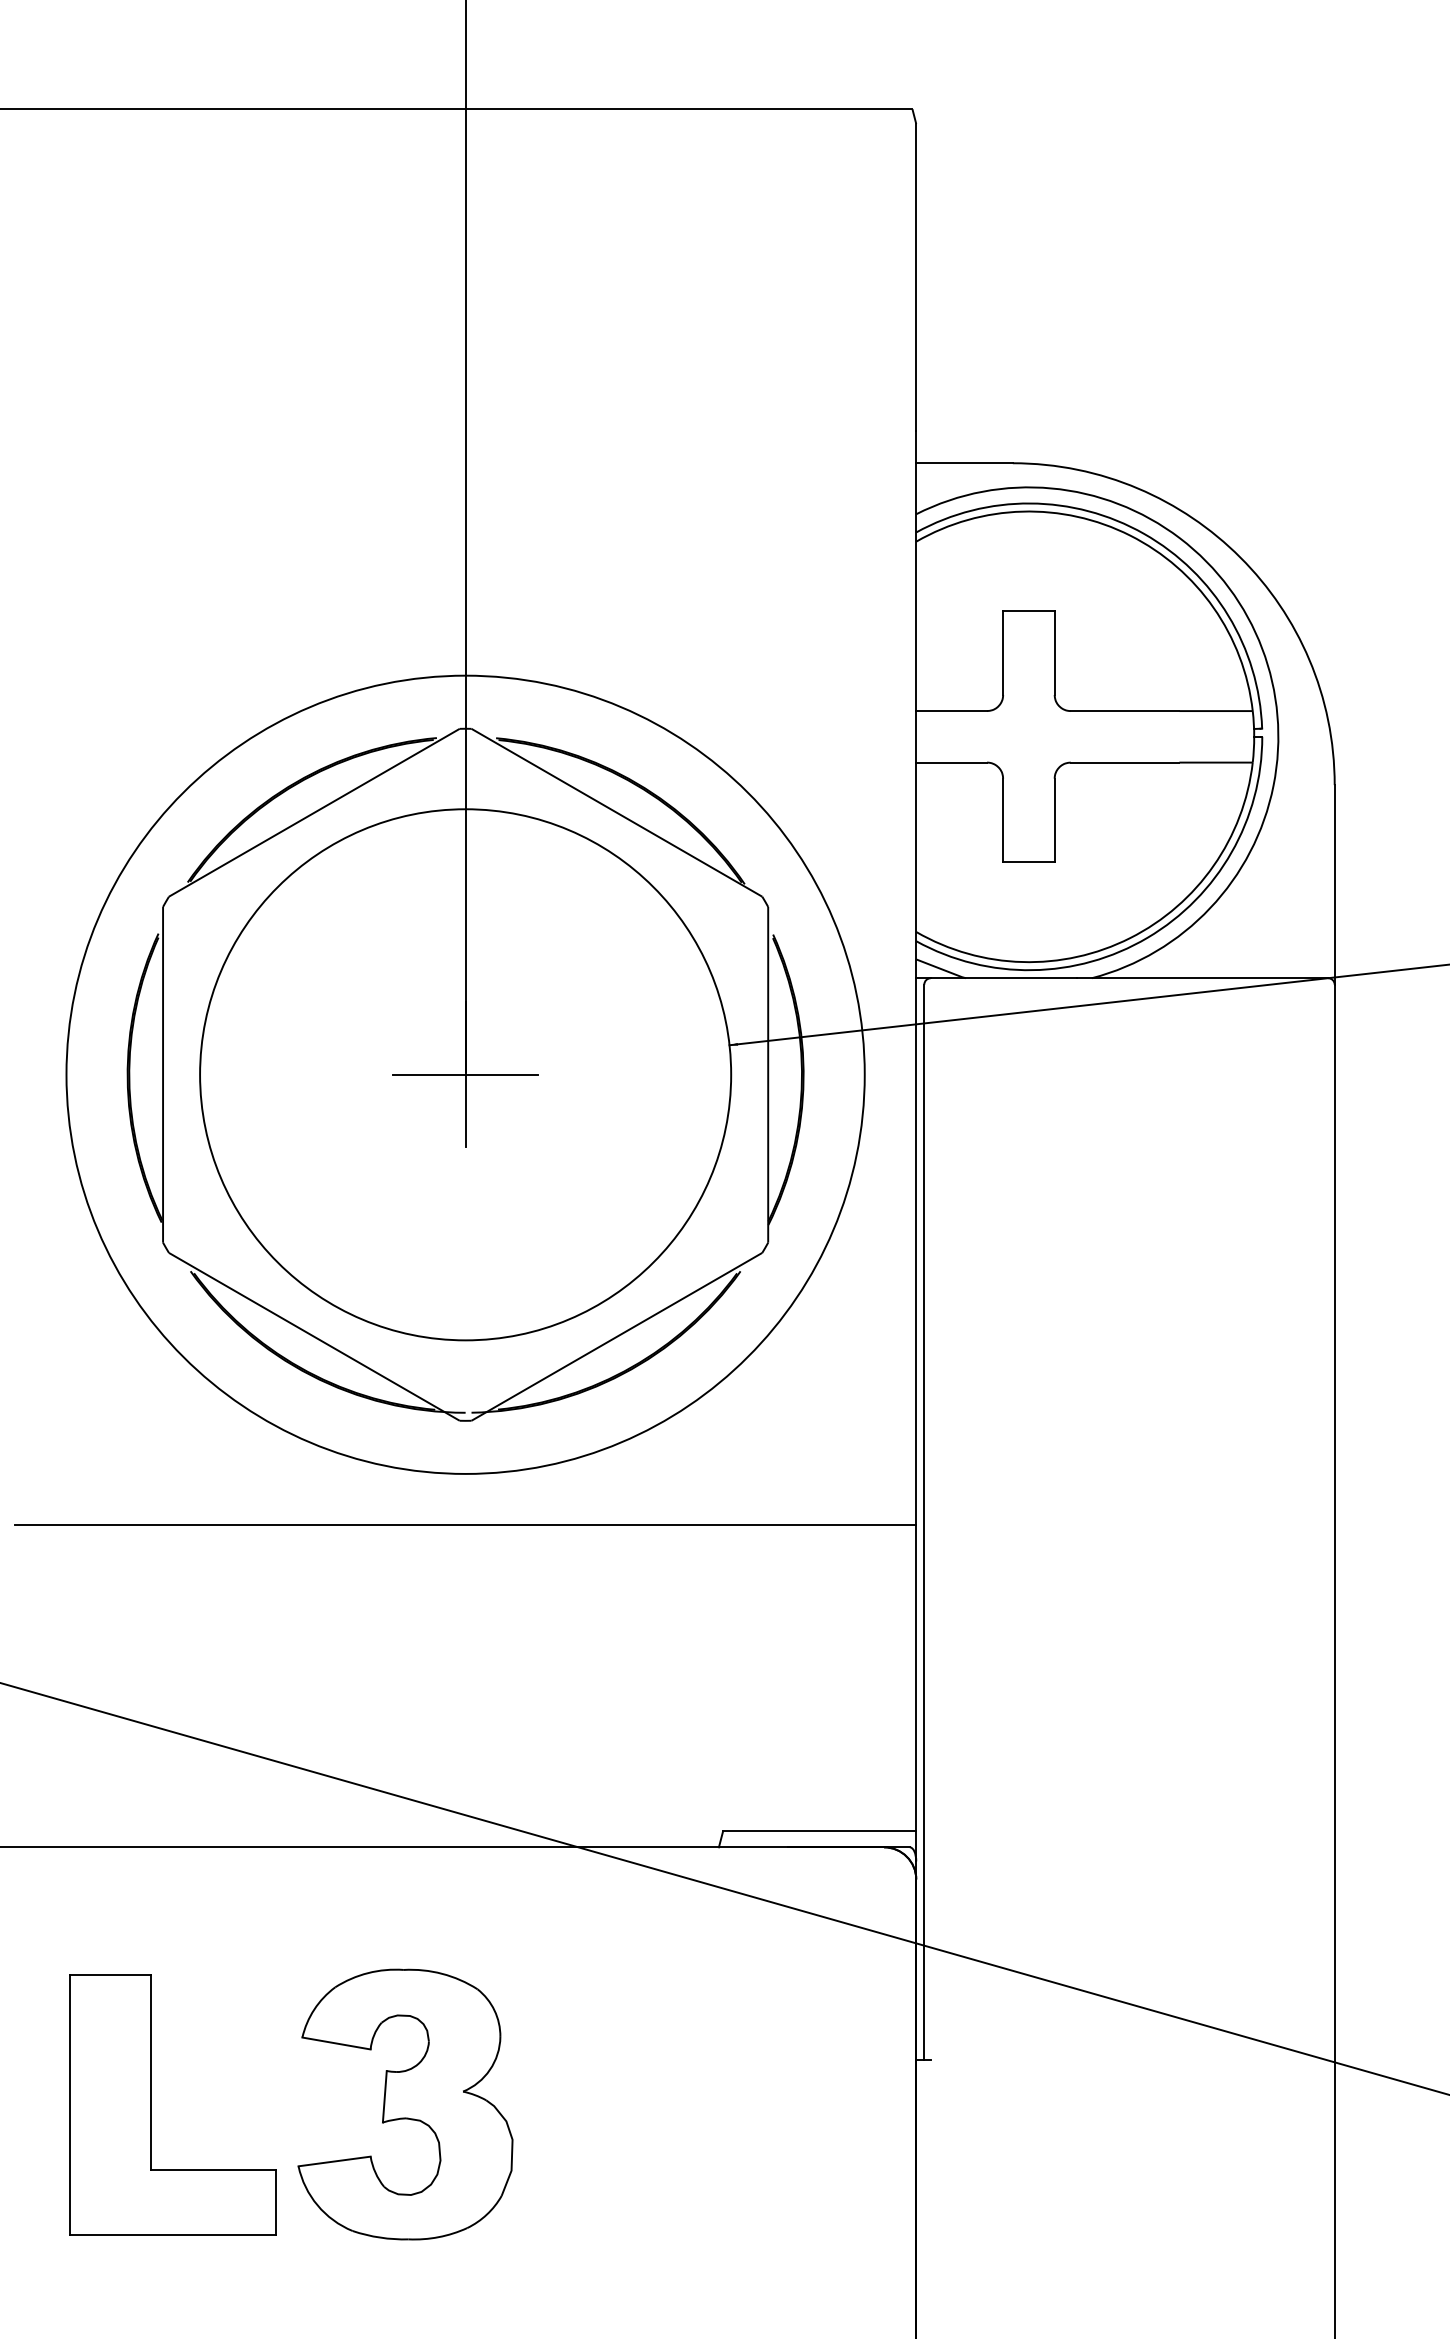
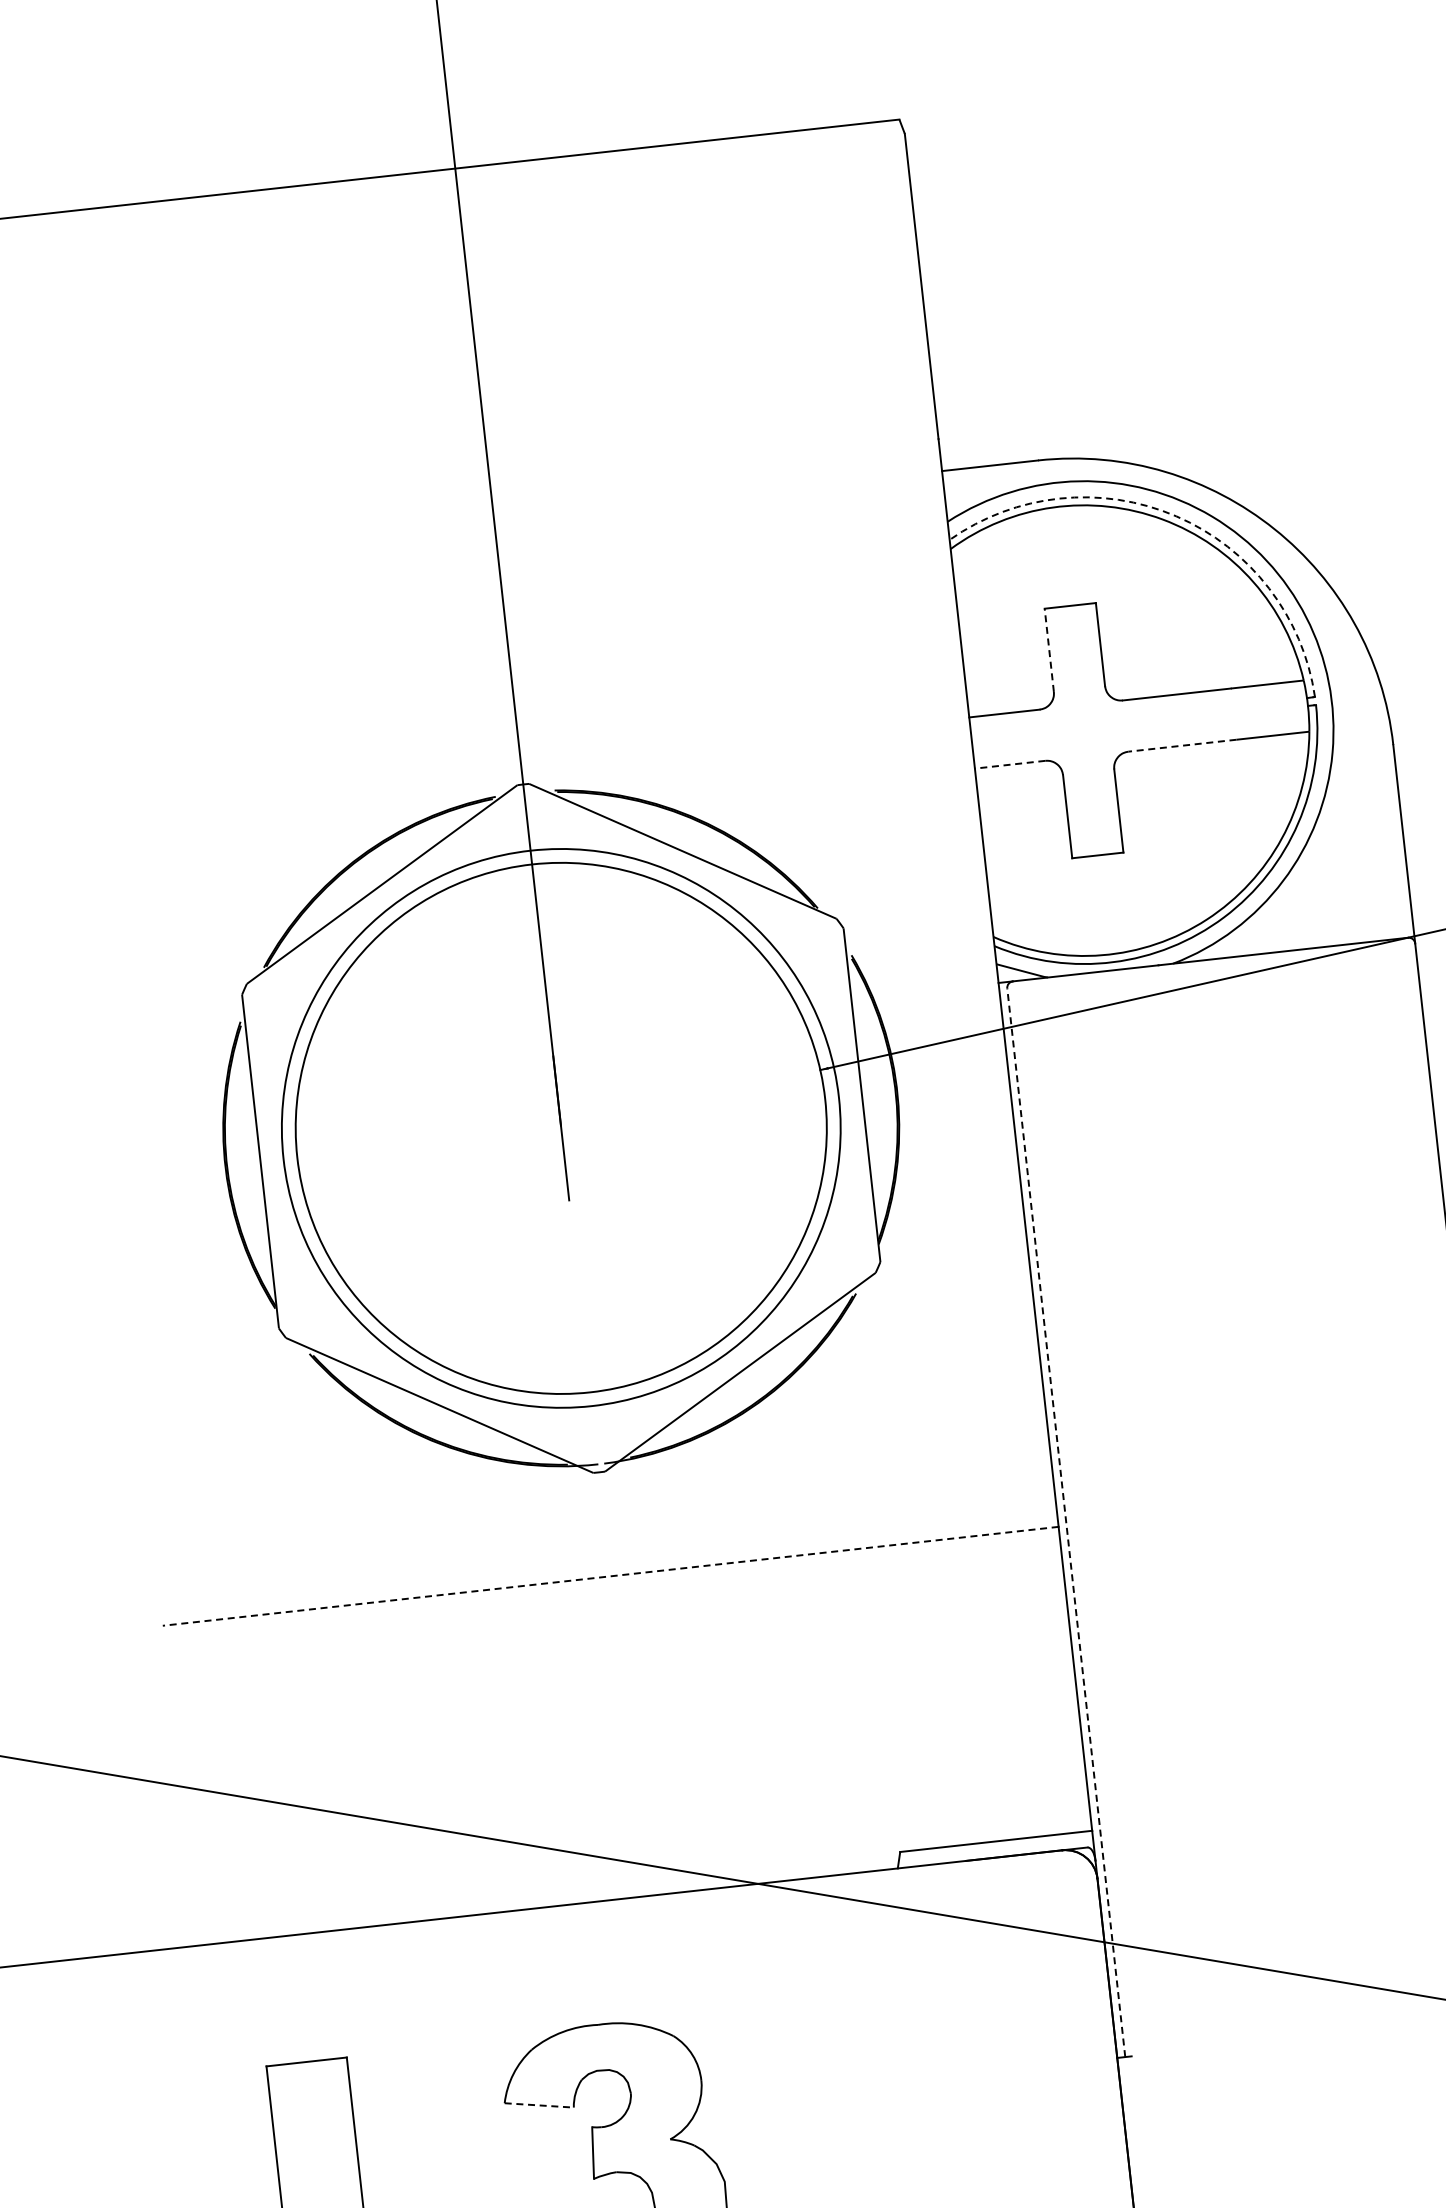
arc: (1144, 533) -> (1176, 515), solid -> dashed
line: (1003, 653) -> (1049, 650), solid -> dashed
line: (951, 762) -> (1009, 764), solid -> dashed
line: (1124, 762) -> (1181, 745), solid -> dashed
circle: (465, 1074) -> (561, 1128), size x0.7
line: (465, 1074) -> (561, 1128), removed
line: (924, 1522) -> (1066, 1523), solid -> dashed
line: (465, 1525) -> (610, 1576), solid -> dashed
line: (336, 2043) -> (539, 2105), solid -> dashed

